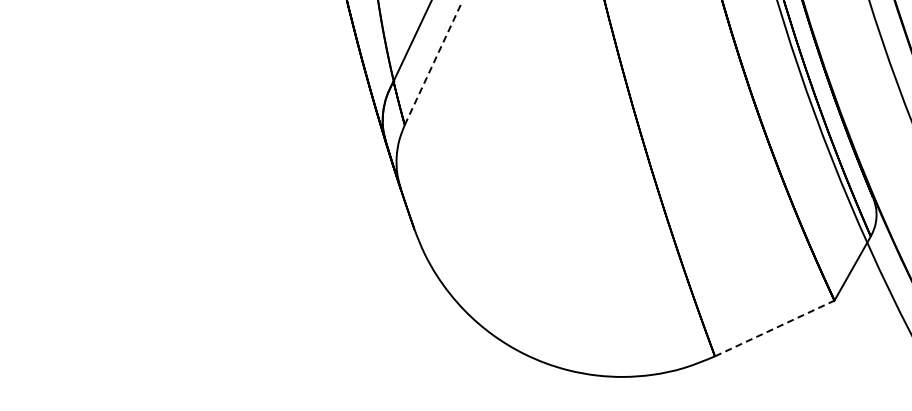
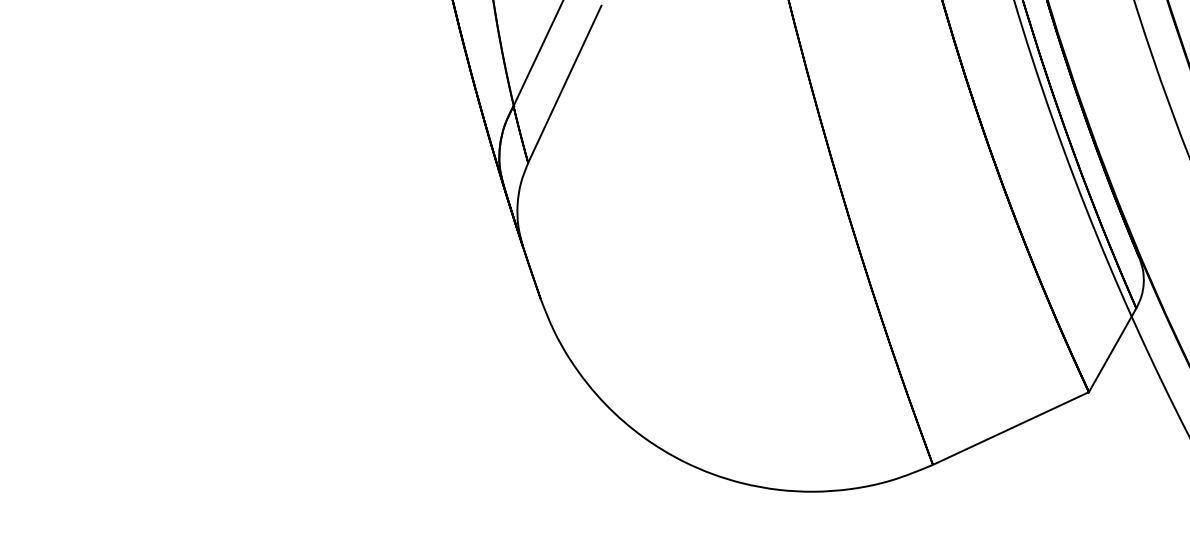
line: (433, 64) -> (565, 83), dashed -> solid
line: (774, 328) -> (1010, 428), dashed -> solid

